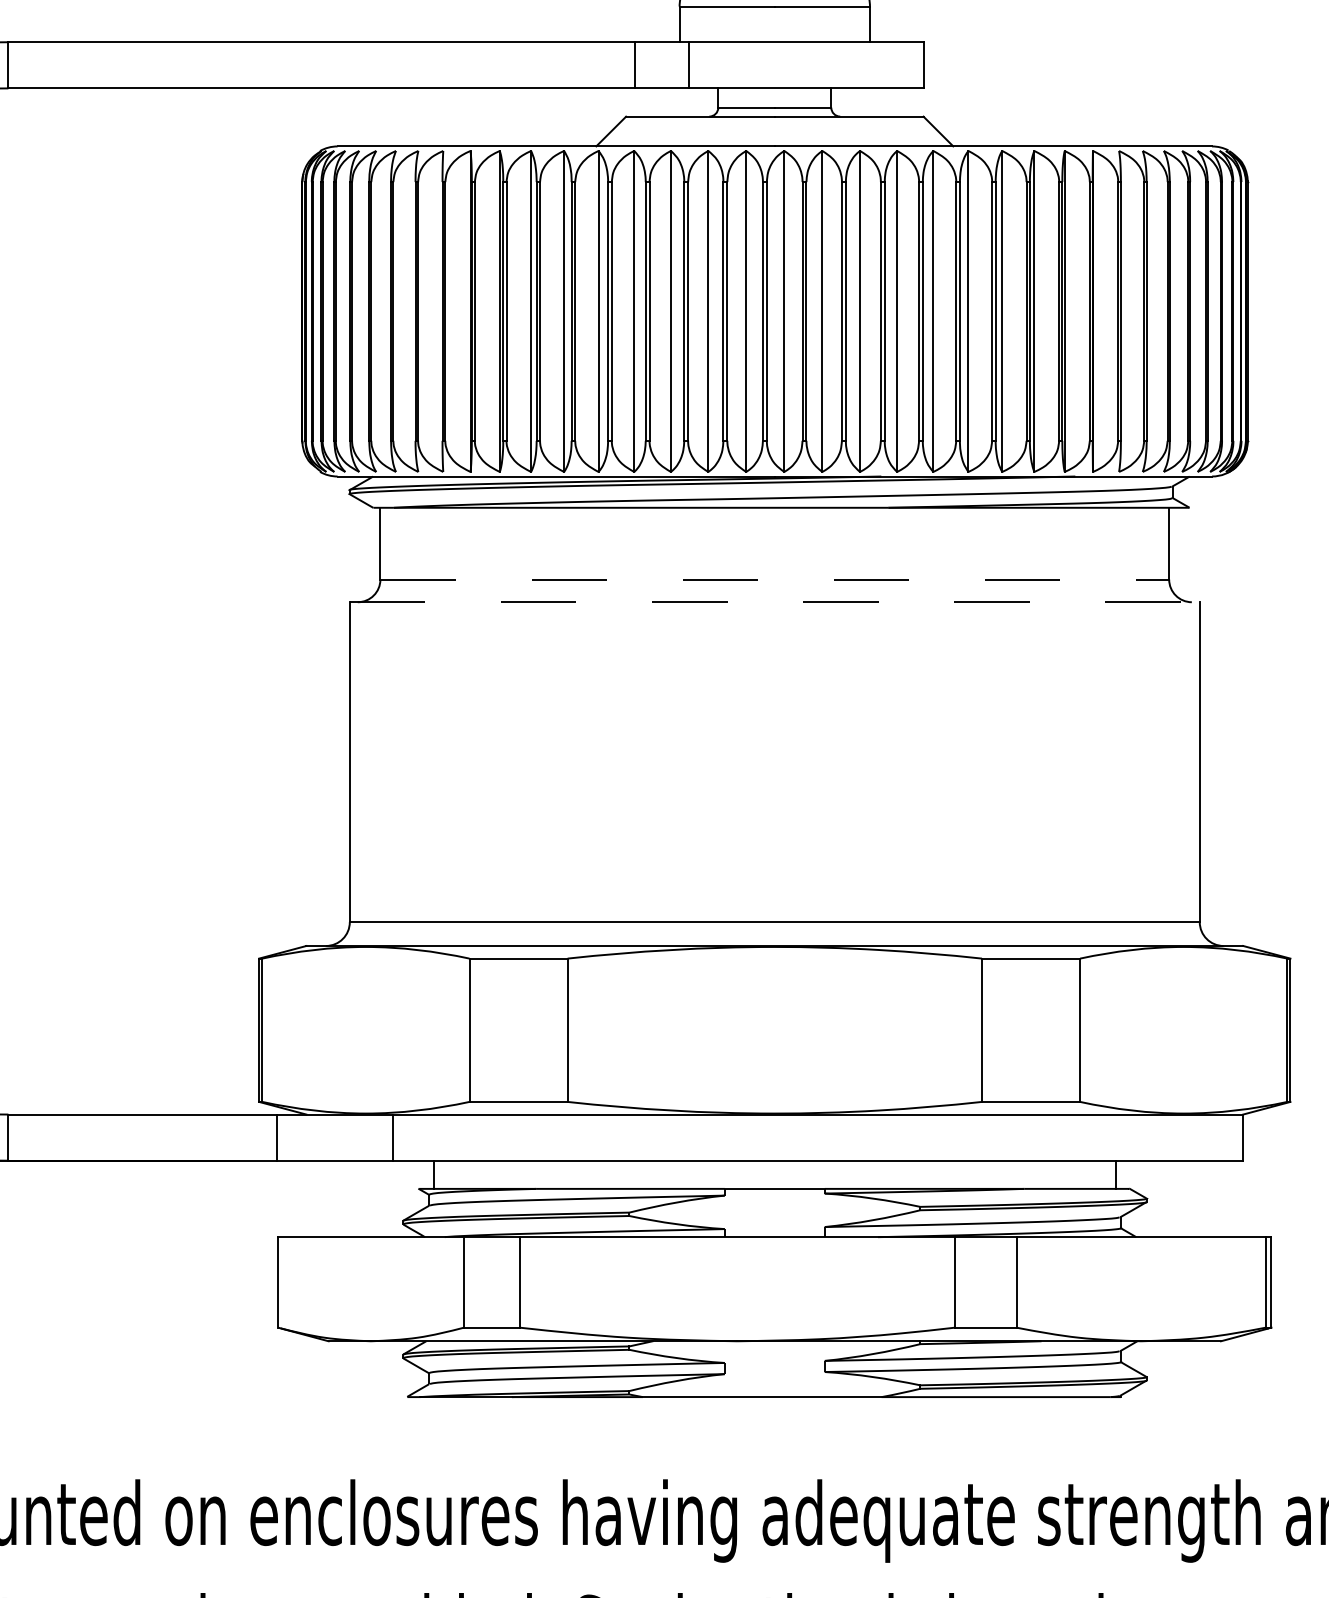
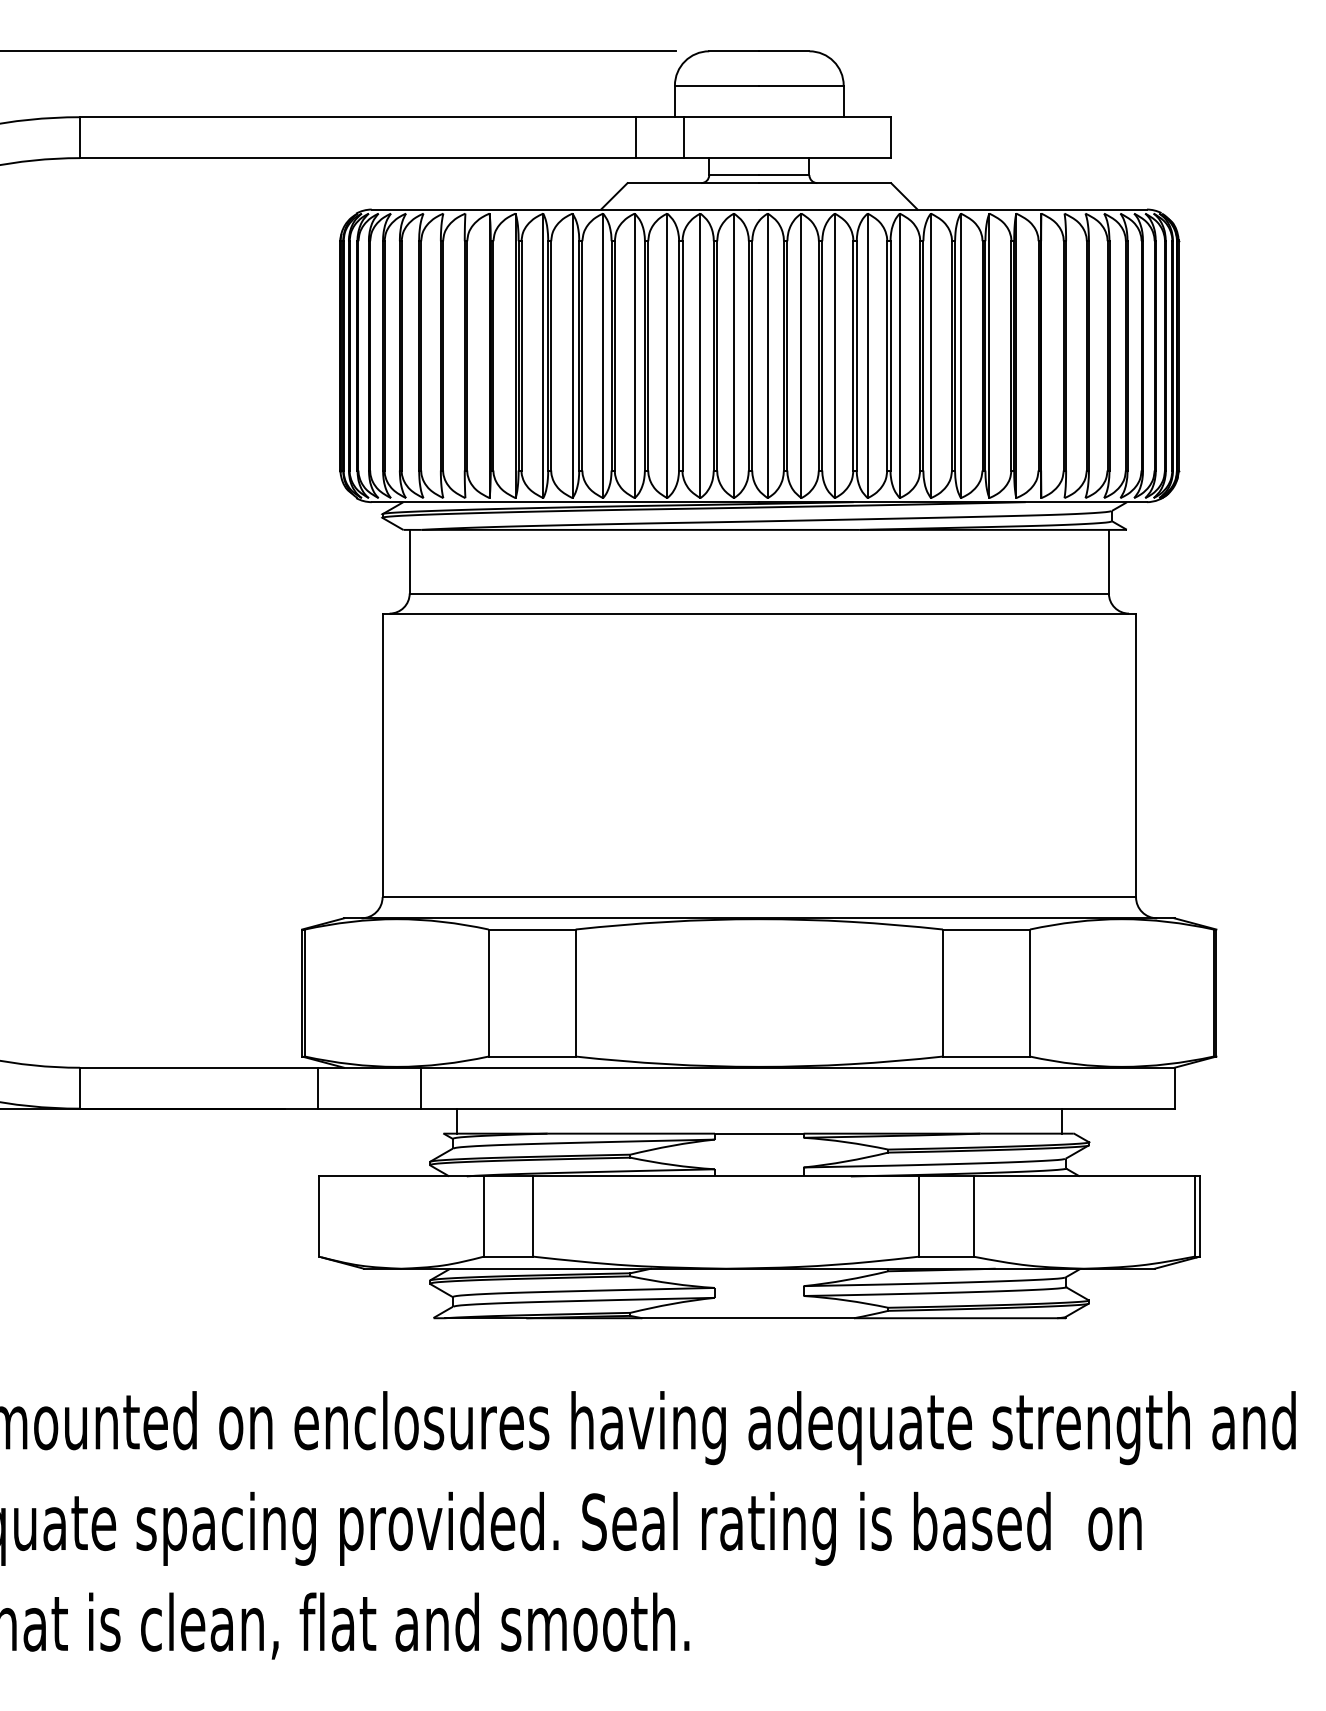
line: (775, 579) -> (759, 593), dashed -> solid
line: (775, 602) -> (759, 613), dashed -> solid

